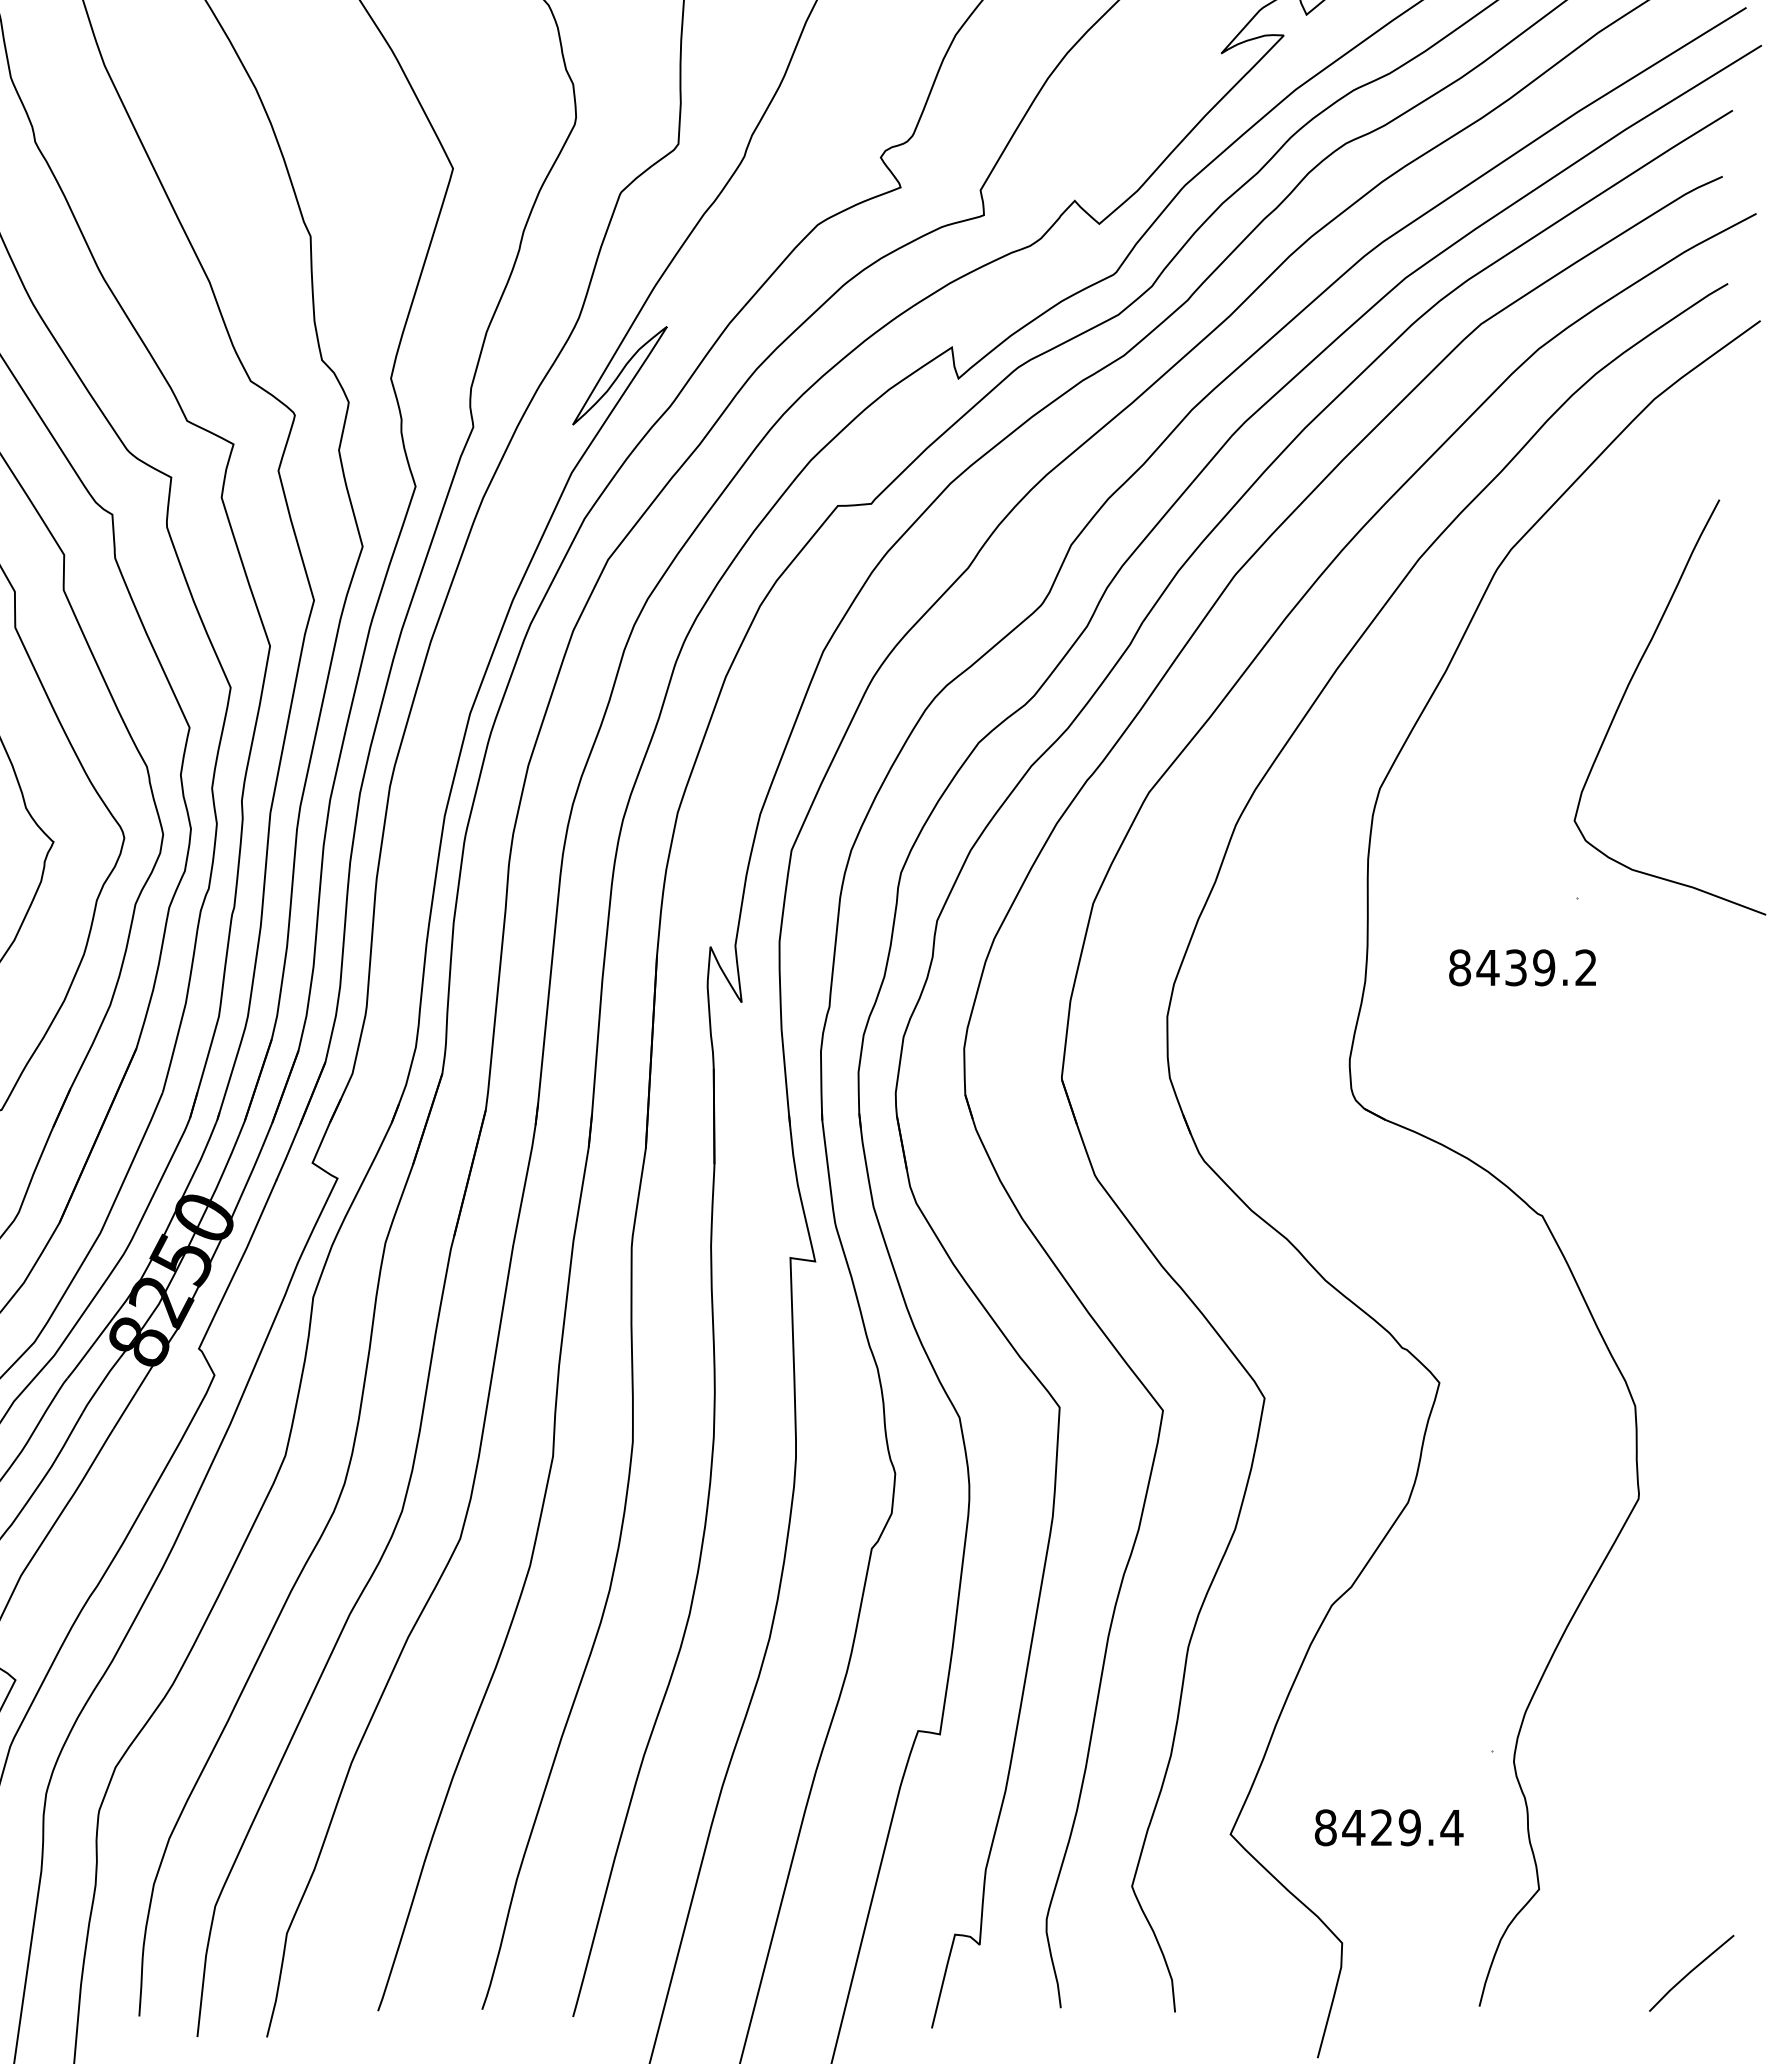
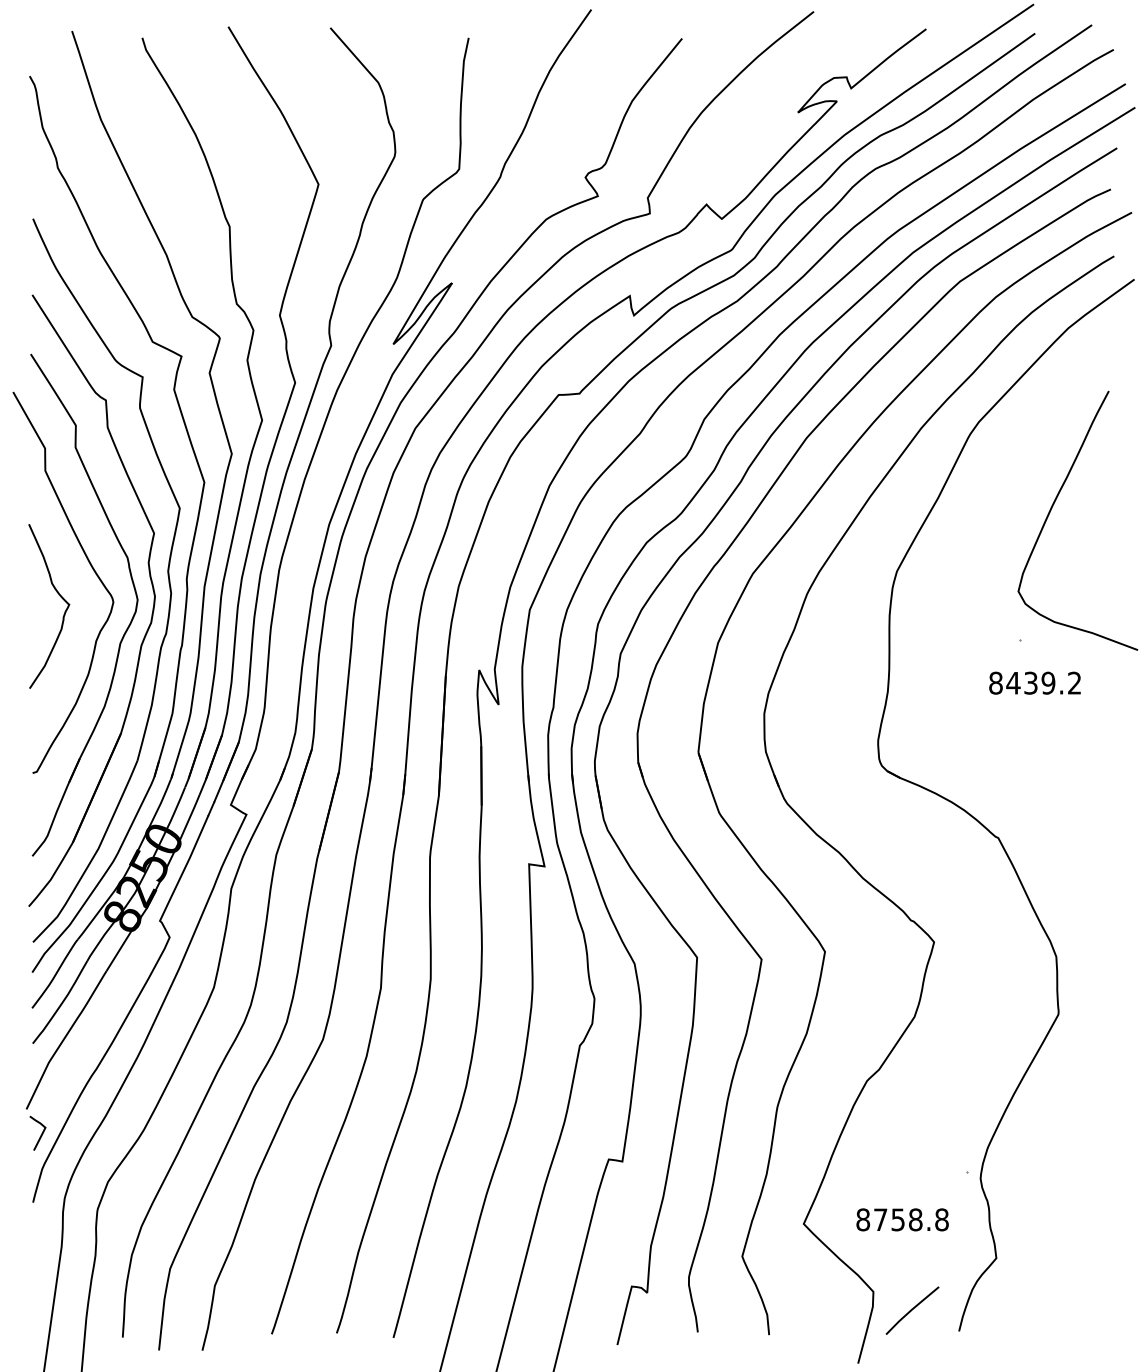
text: (1521, 966) -> (1034, 682), moved
text: (1403, 1827) -> (911, 1219), 8429.4 -> 8758.8
curve: (1691, 1973) -> (912, 1310), moved

